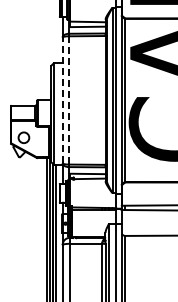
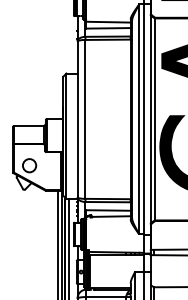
line: (62, 100) -> (77, 119), dashed -> solid
line: (69, 100) -> (86, 119), dashed -> solid

